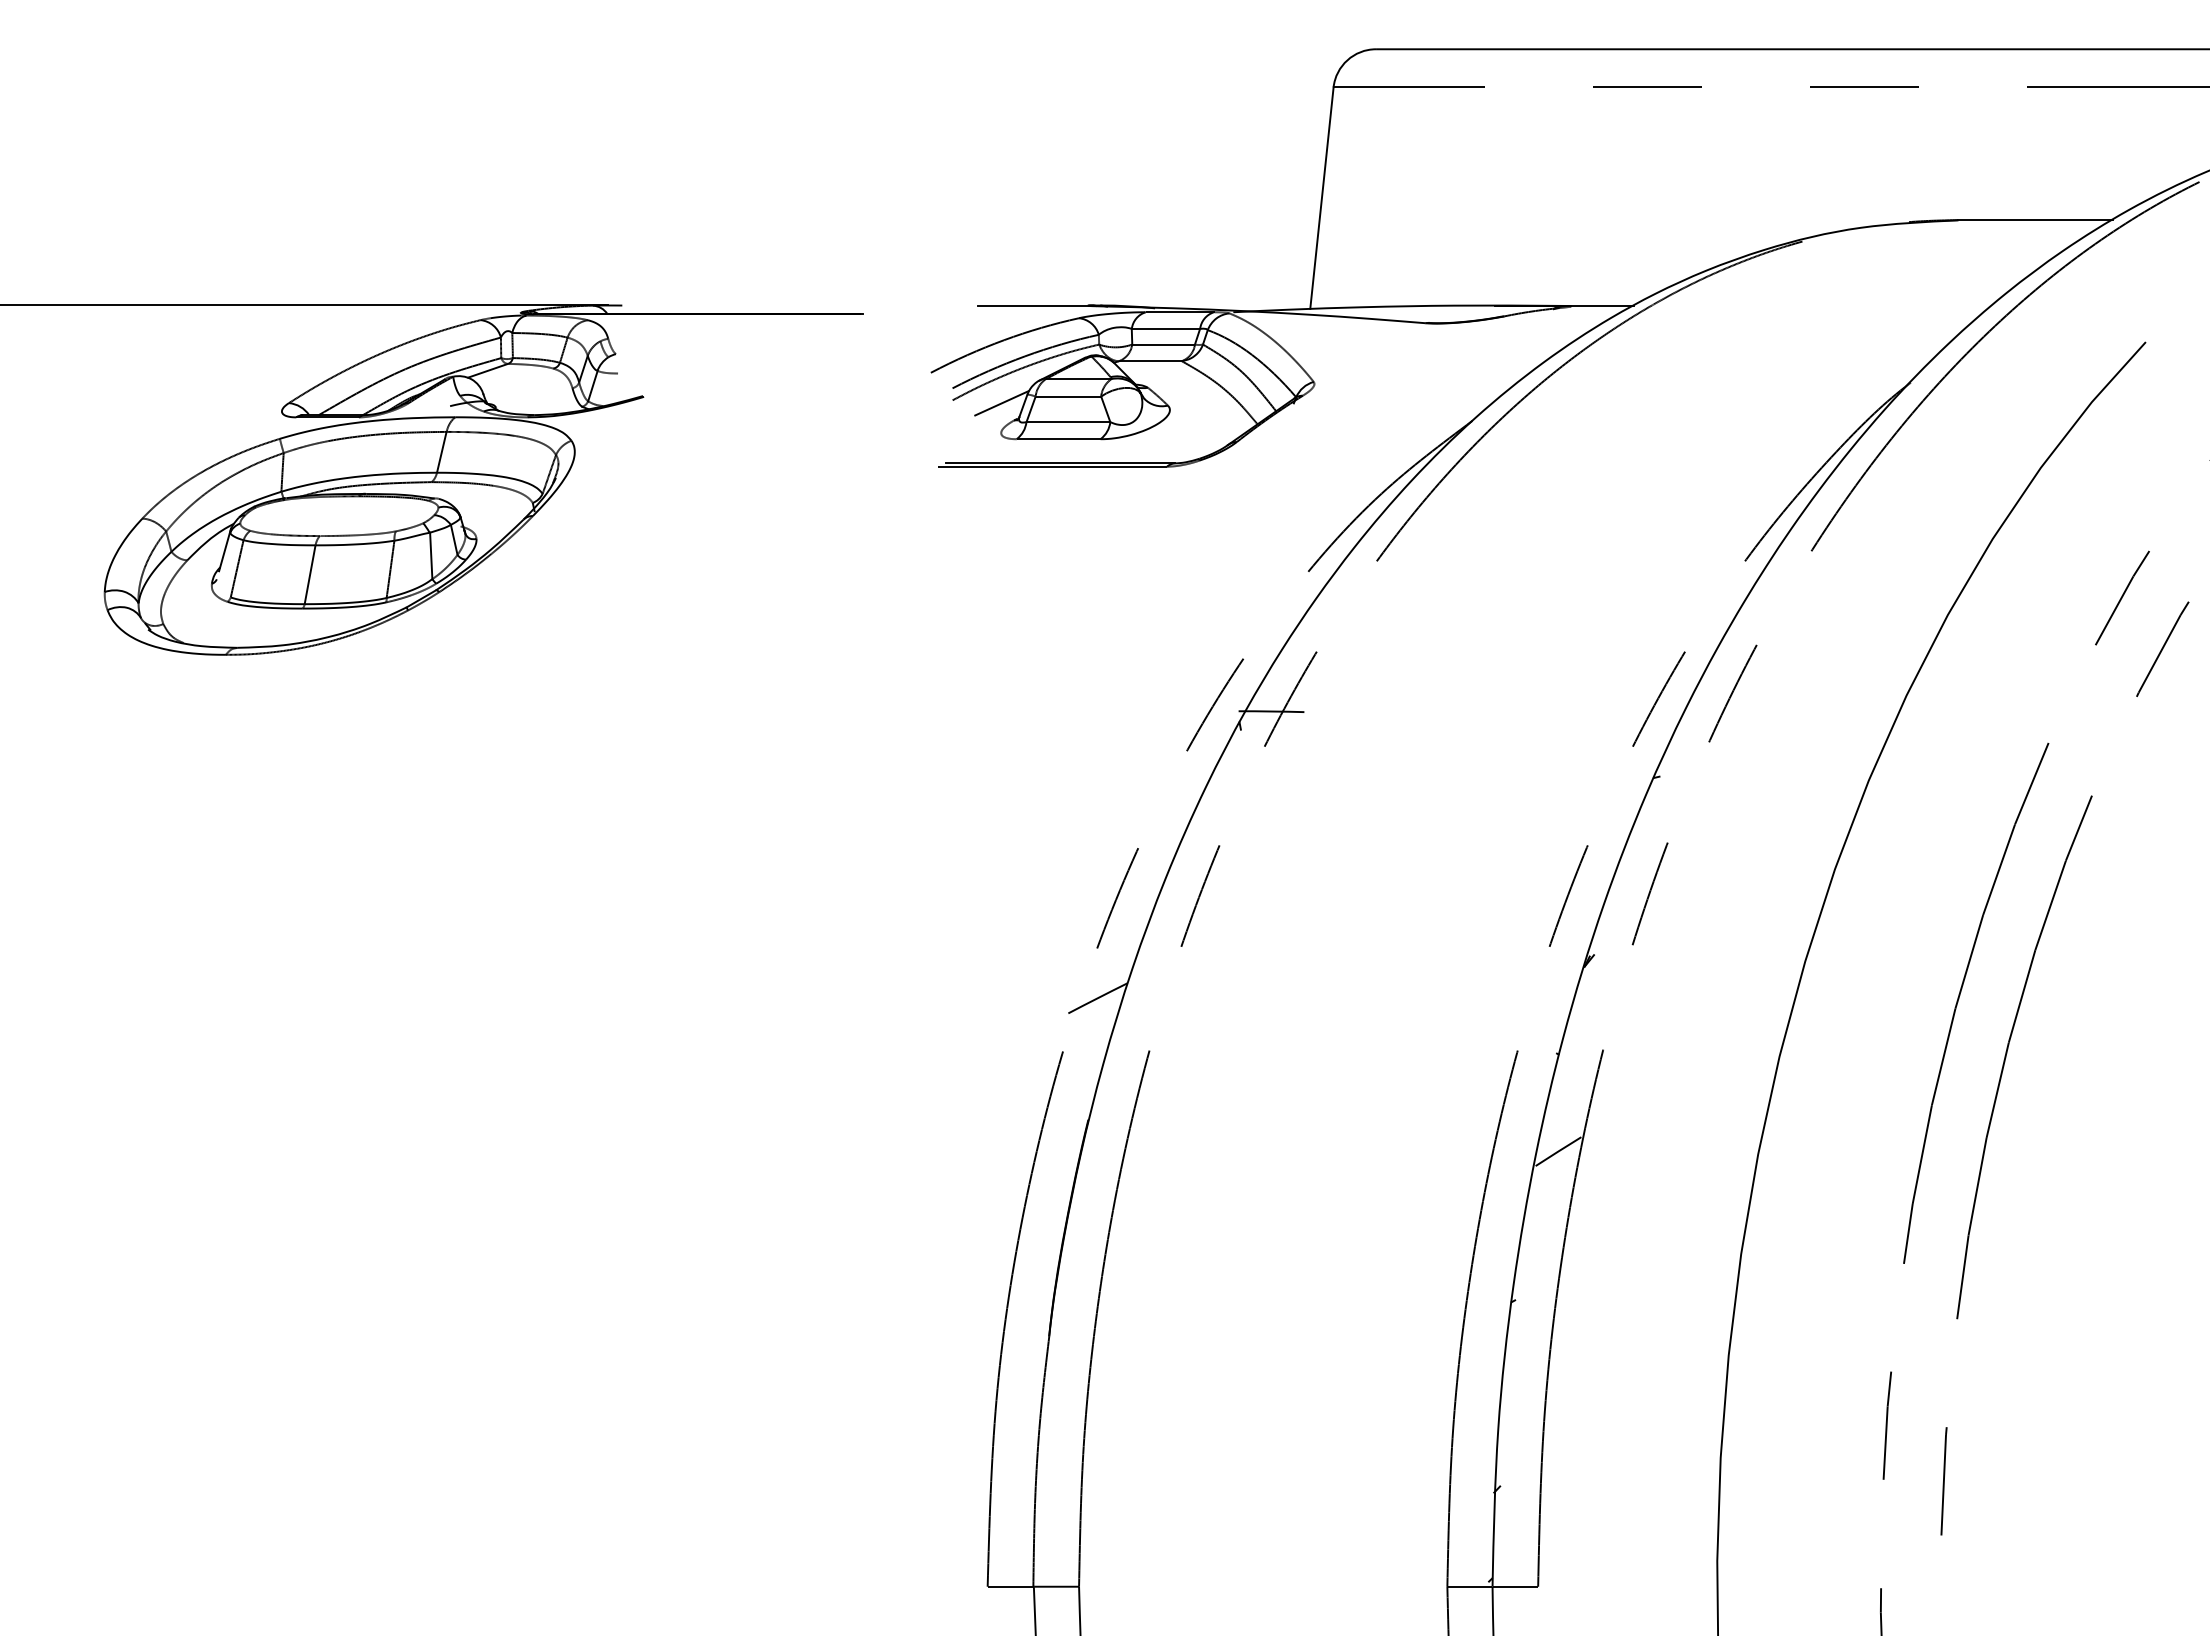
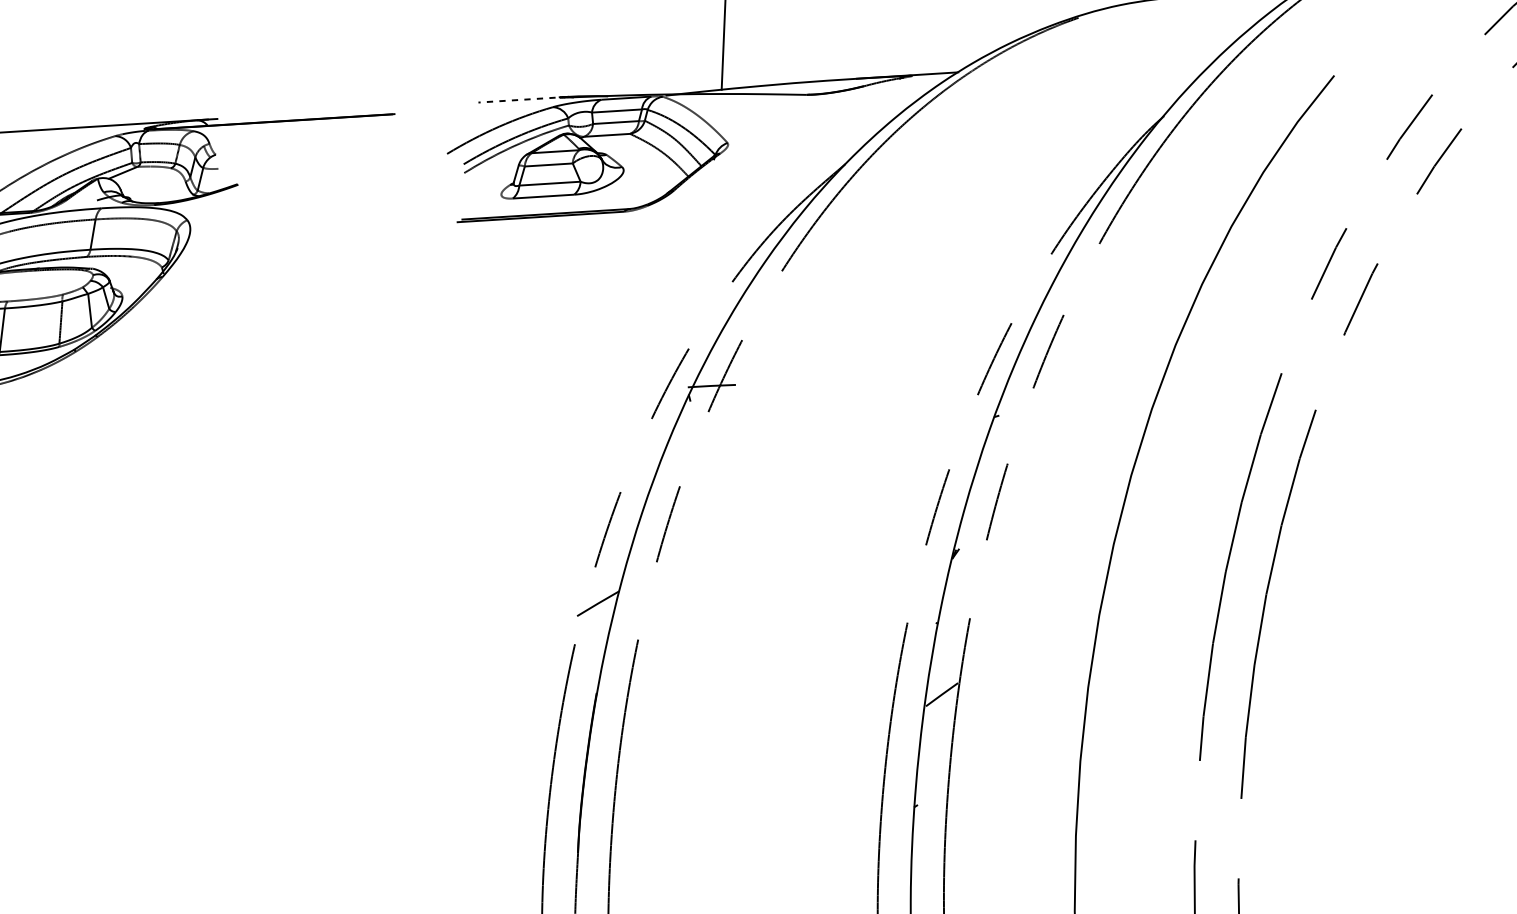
line: (1038, 305) -> (522, 99), solid -> dashed
line: (1001, 402) -> (500, 172), removed

